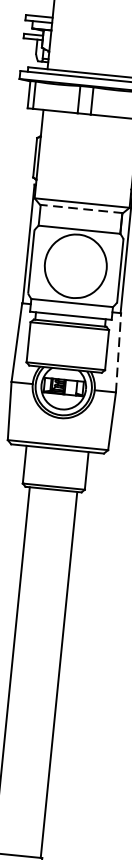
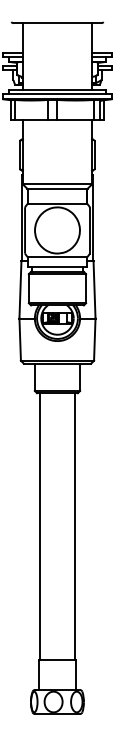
line: (80, 208) -> (56, 188), dashed -> solid
line: (118, 352) -> (94, 289), dashed -> solid

